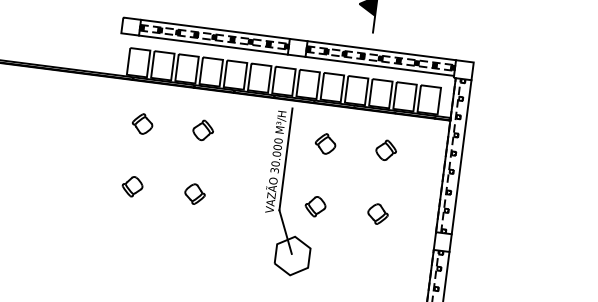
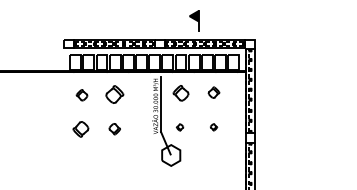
part: (202, 130) -> (114, 94), size x1.6
part: (326, 144) -> (181, 93), size x1.4
part: (131, 186) -> (80, 129), size x1.4
part: (314, 206) -> (179, 127), size x0.6
part: (377, 214) -> (213, 127), size x0.6

